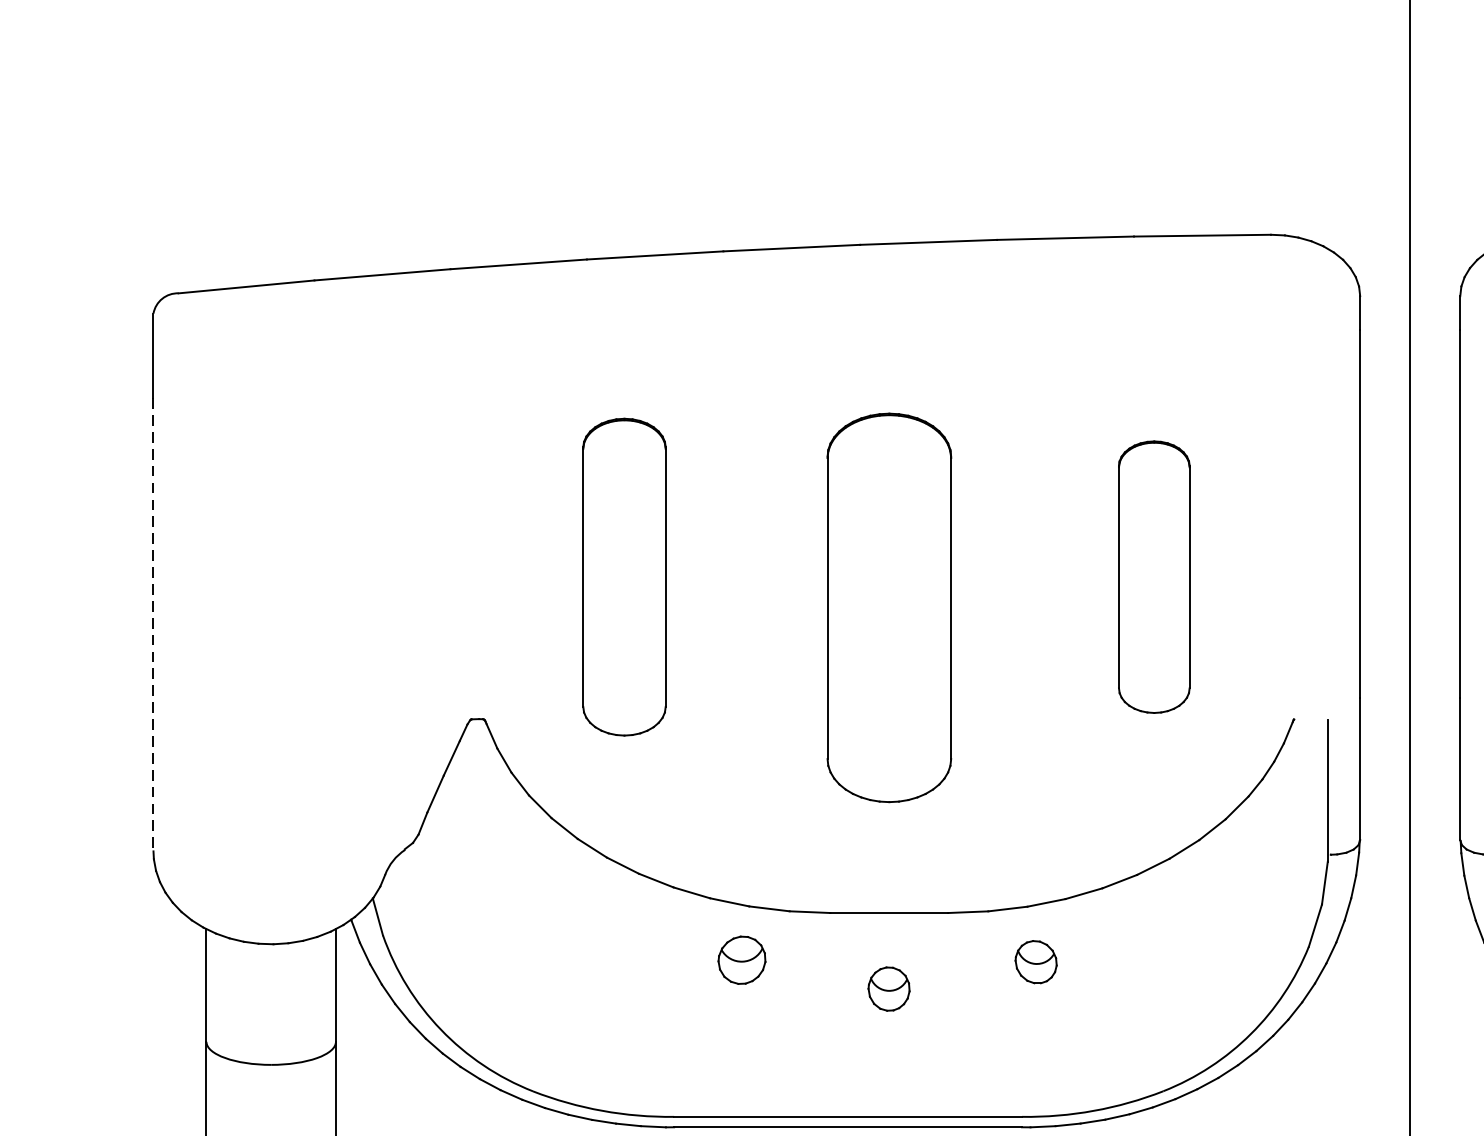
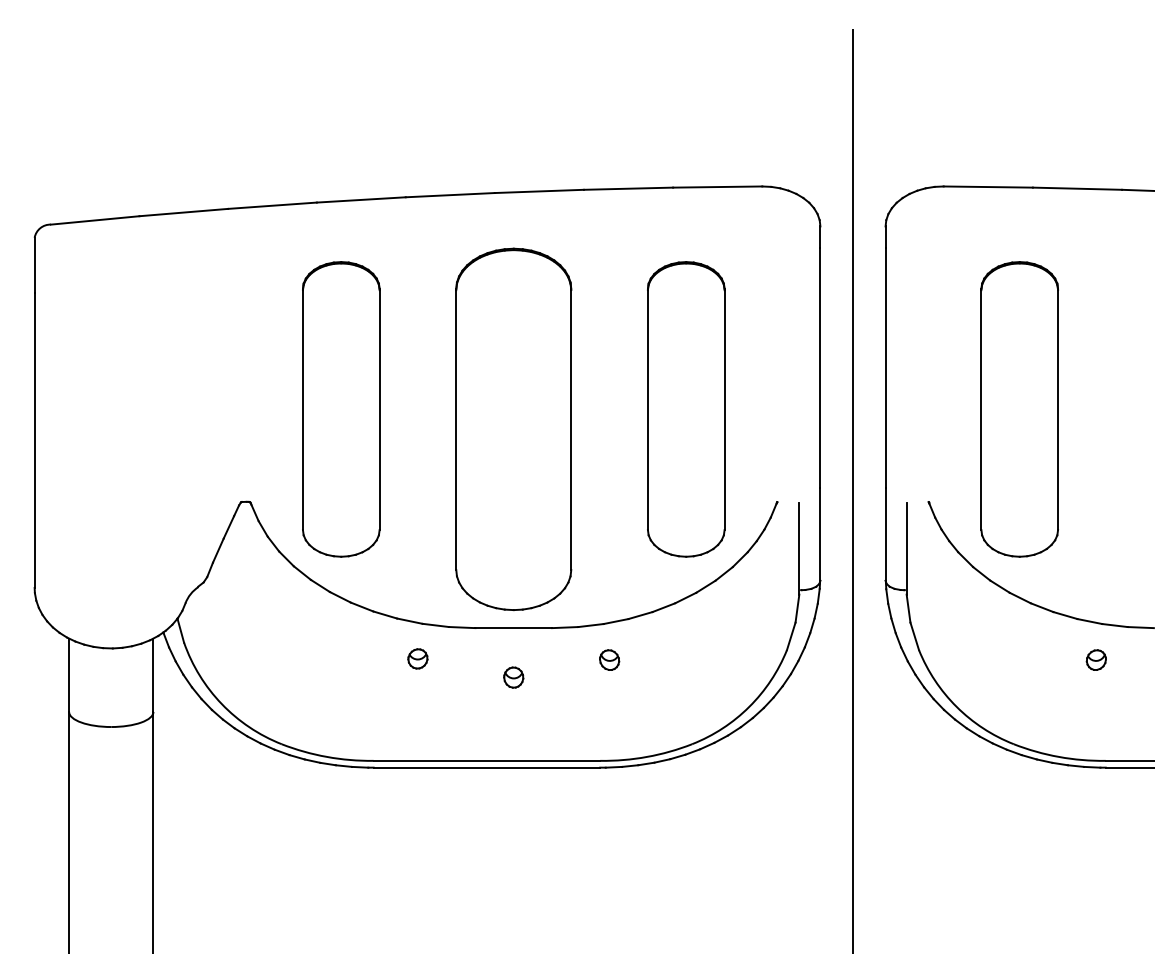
part: (624, 577) -> (341, 409), size x1.43
part: (1154, 577) -> (686, 409), size x1.67
part: (888, 607) -> (513, 429), size x1.43
line: (153, 624) -> (34, 440), dashed -> solid
part: (741, 959) -> (417, 658), size x0.62
part: (1036, 961) -> (609, 659), size x0.71
part: (888, 988) -> (513, 677), size x0.71

